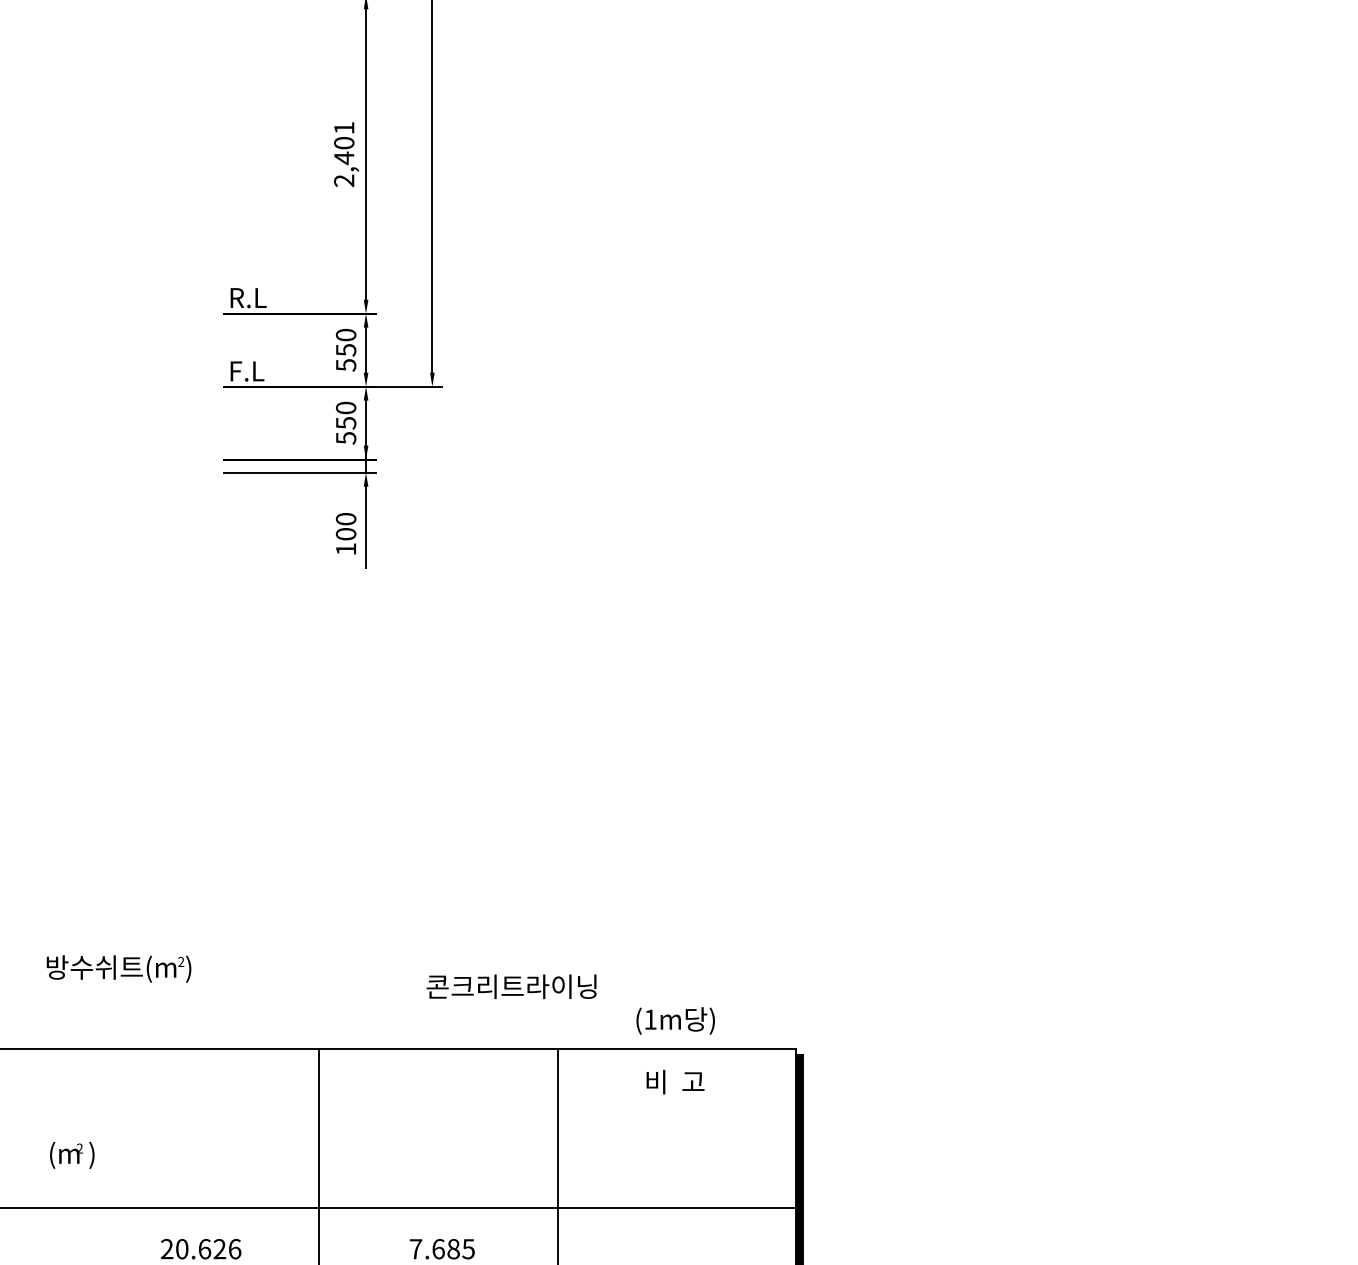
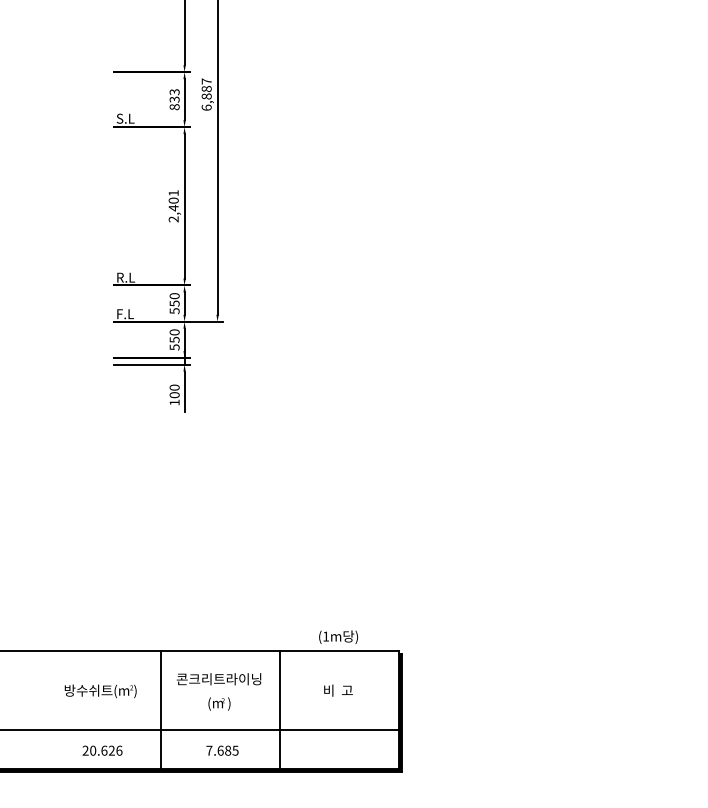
text: (118, 969) -> (100, 691), moved
text: (510, 987) -> (218, 679), moved
text: (675, 1081) -> (338, 690), moved
text: (72, 1154) -> (219, 703), moved

